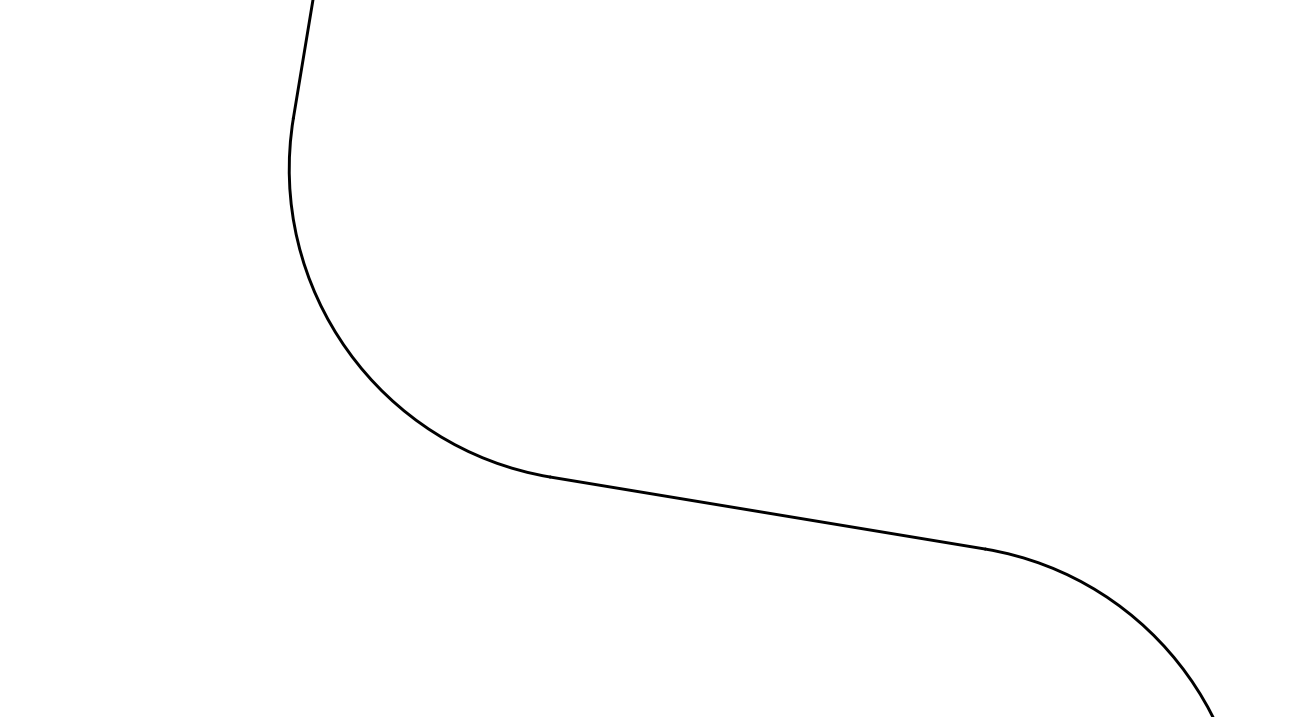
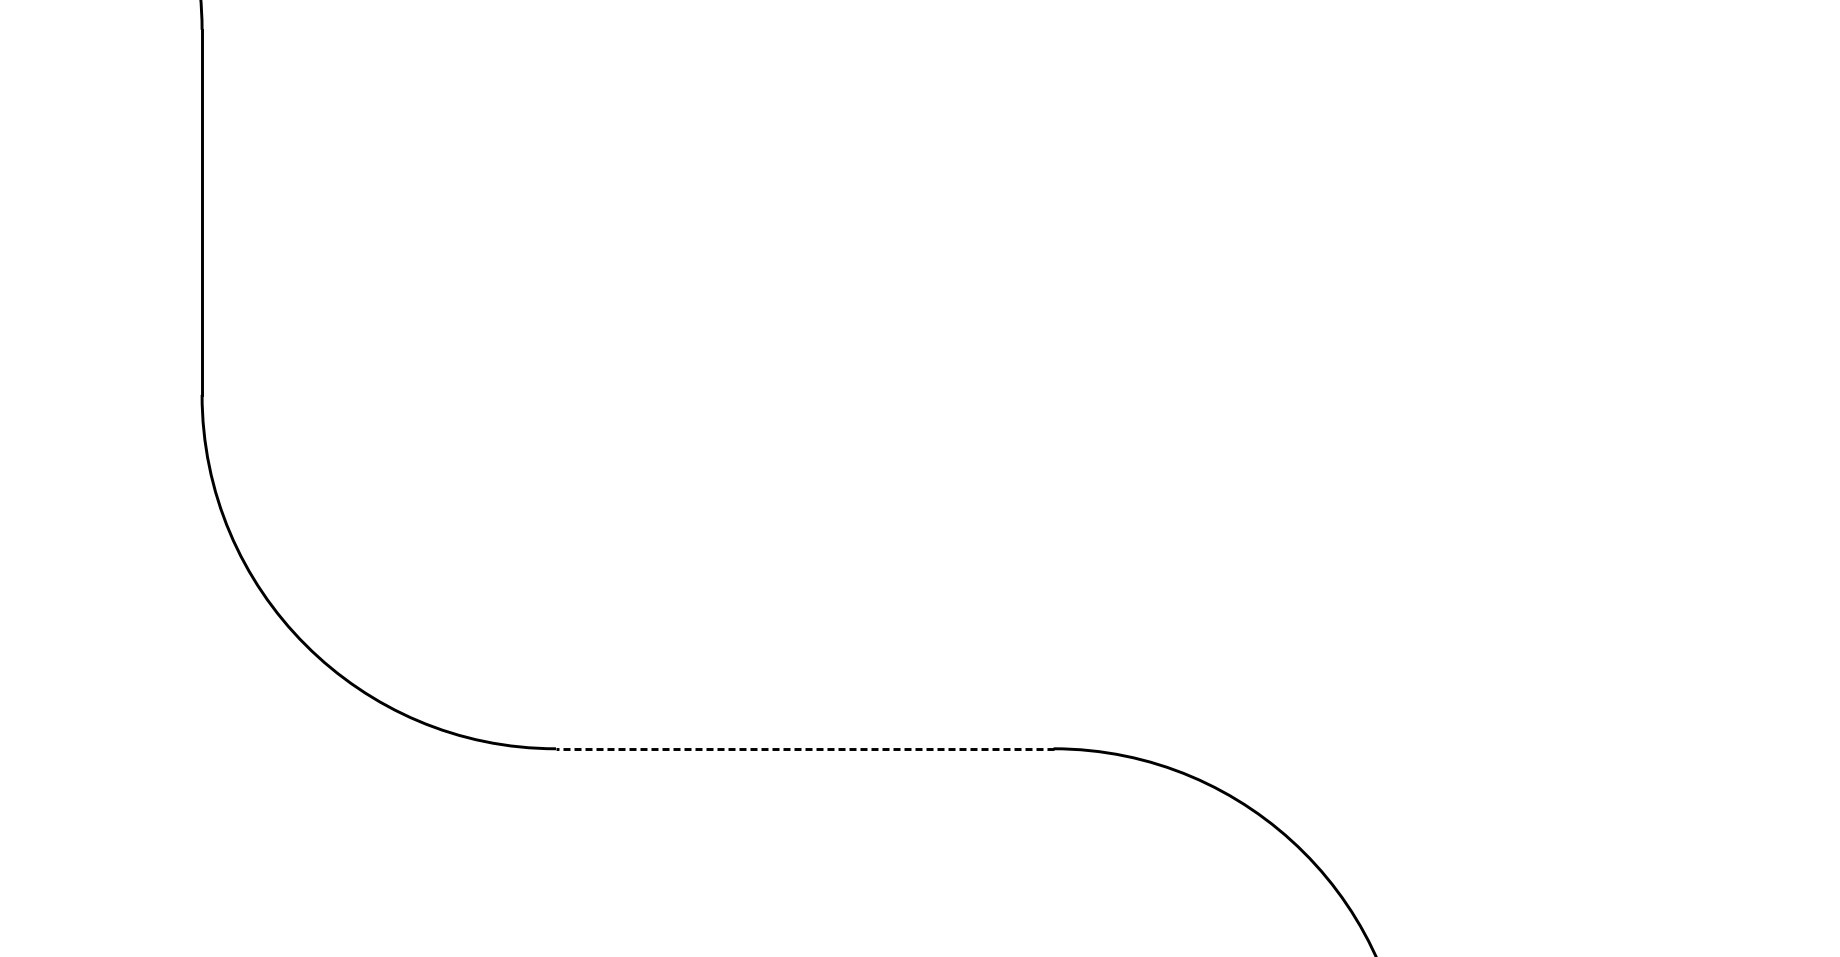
line: (767, 512) -> (804, 748), solid -> dashed

